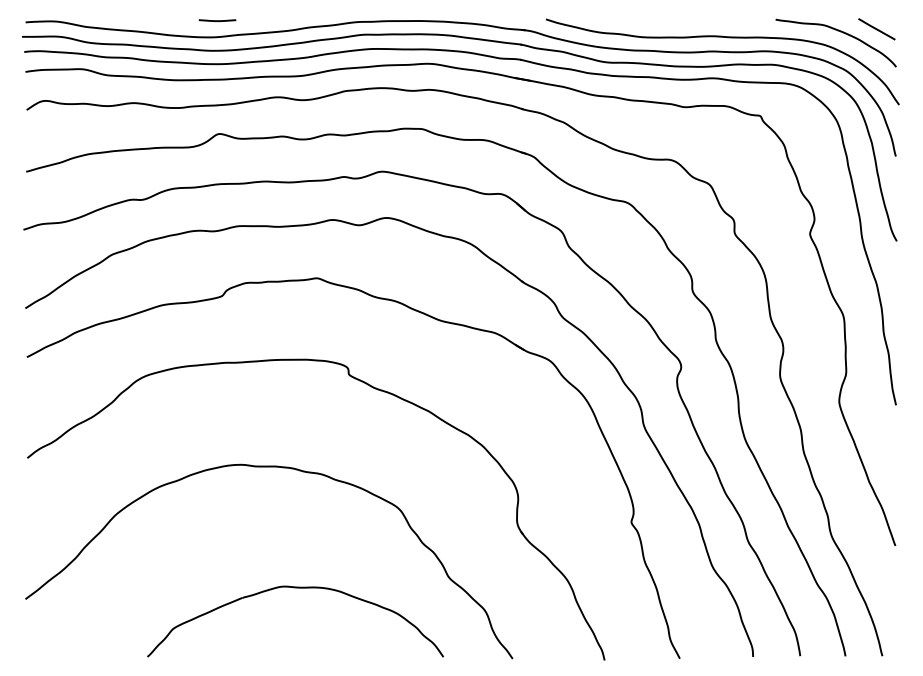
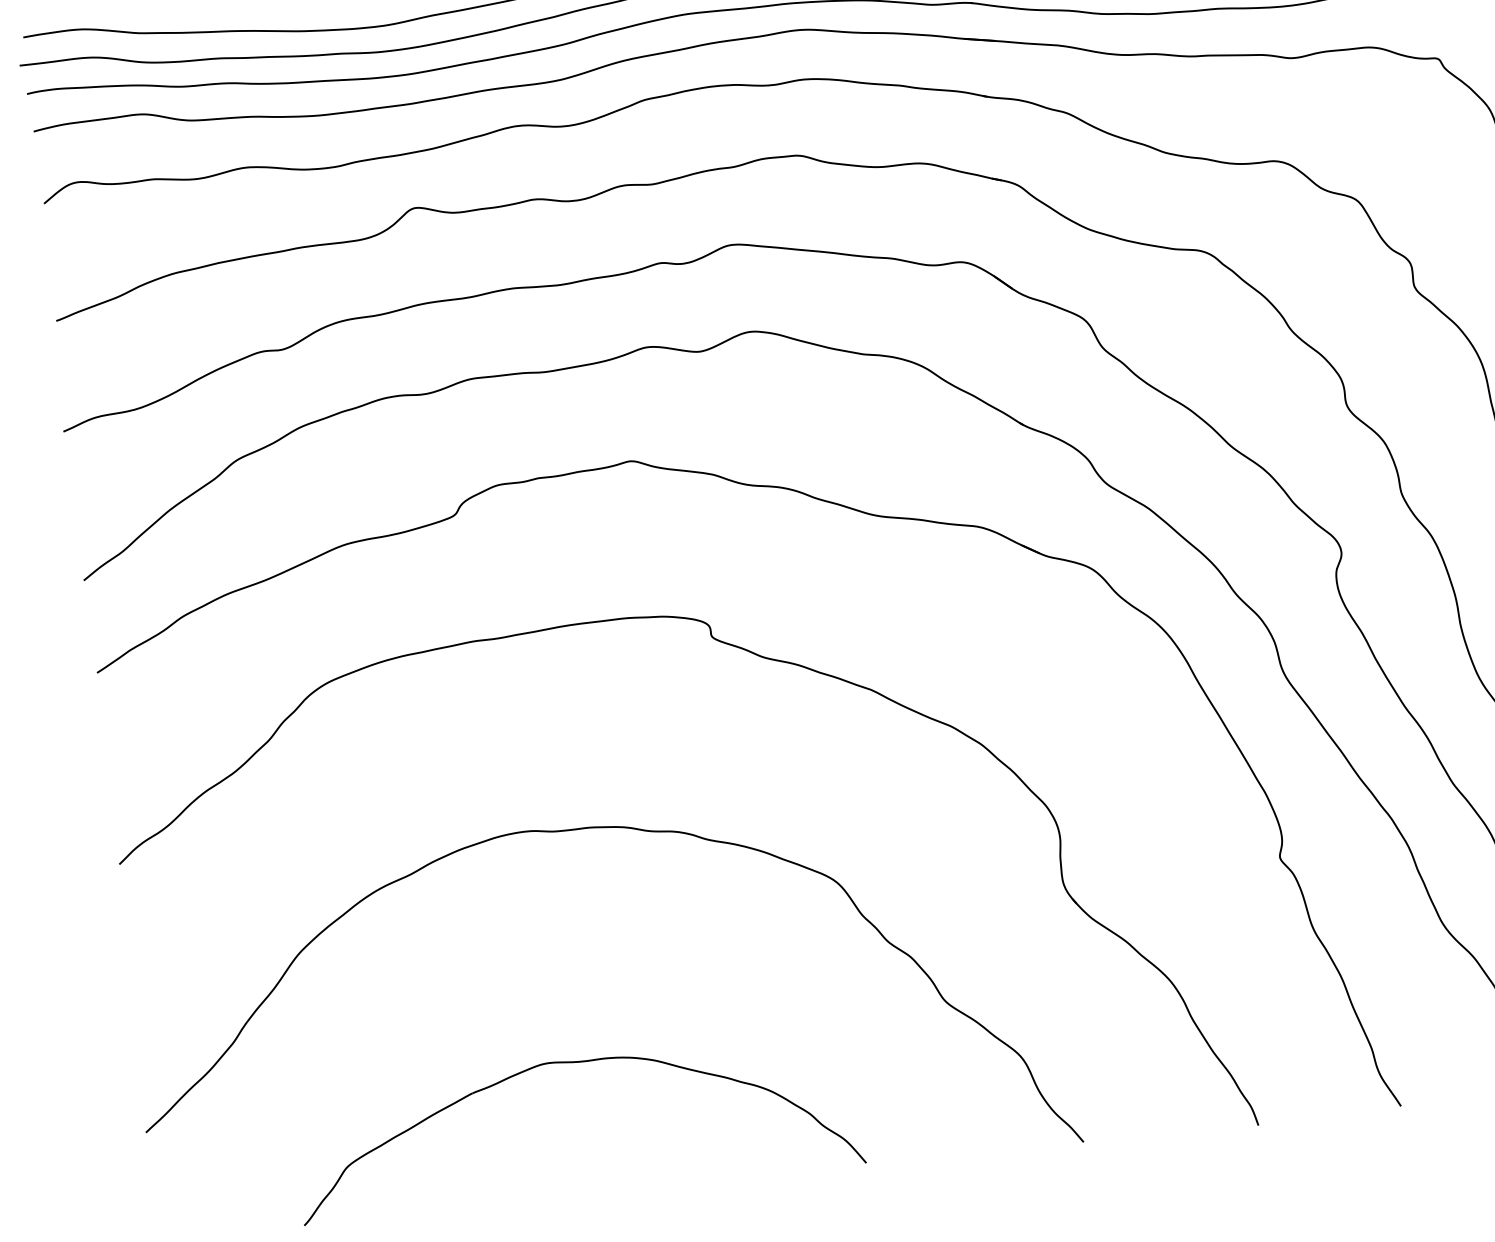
part: (295, 588) -> (570, 1064), moved

